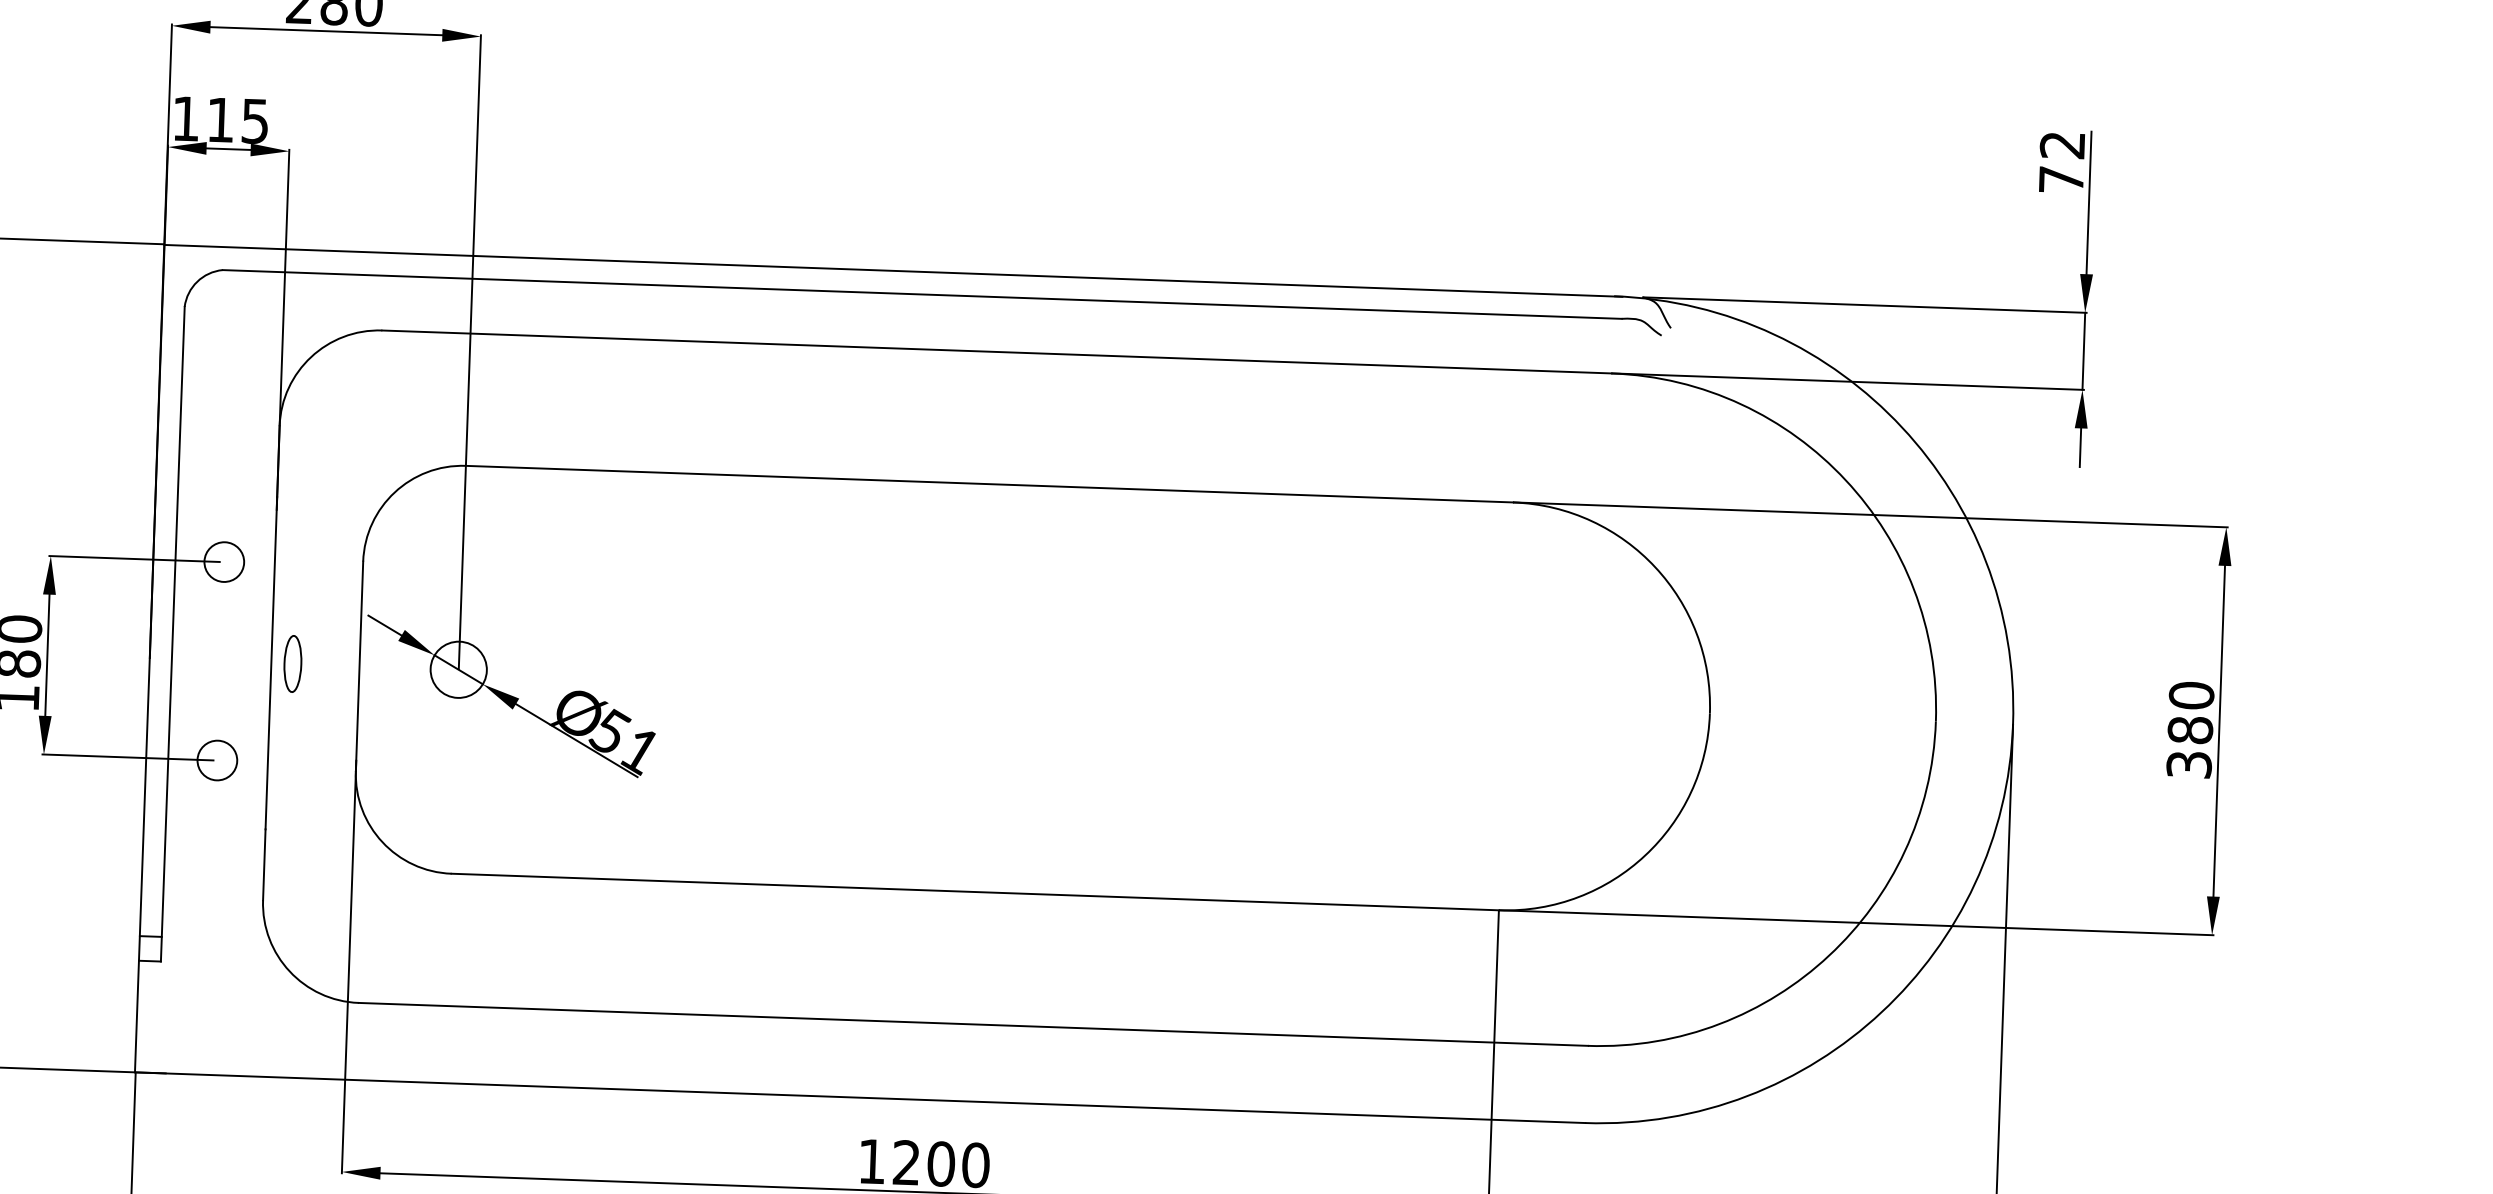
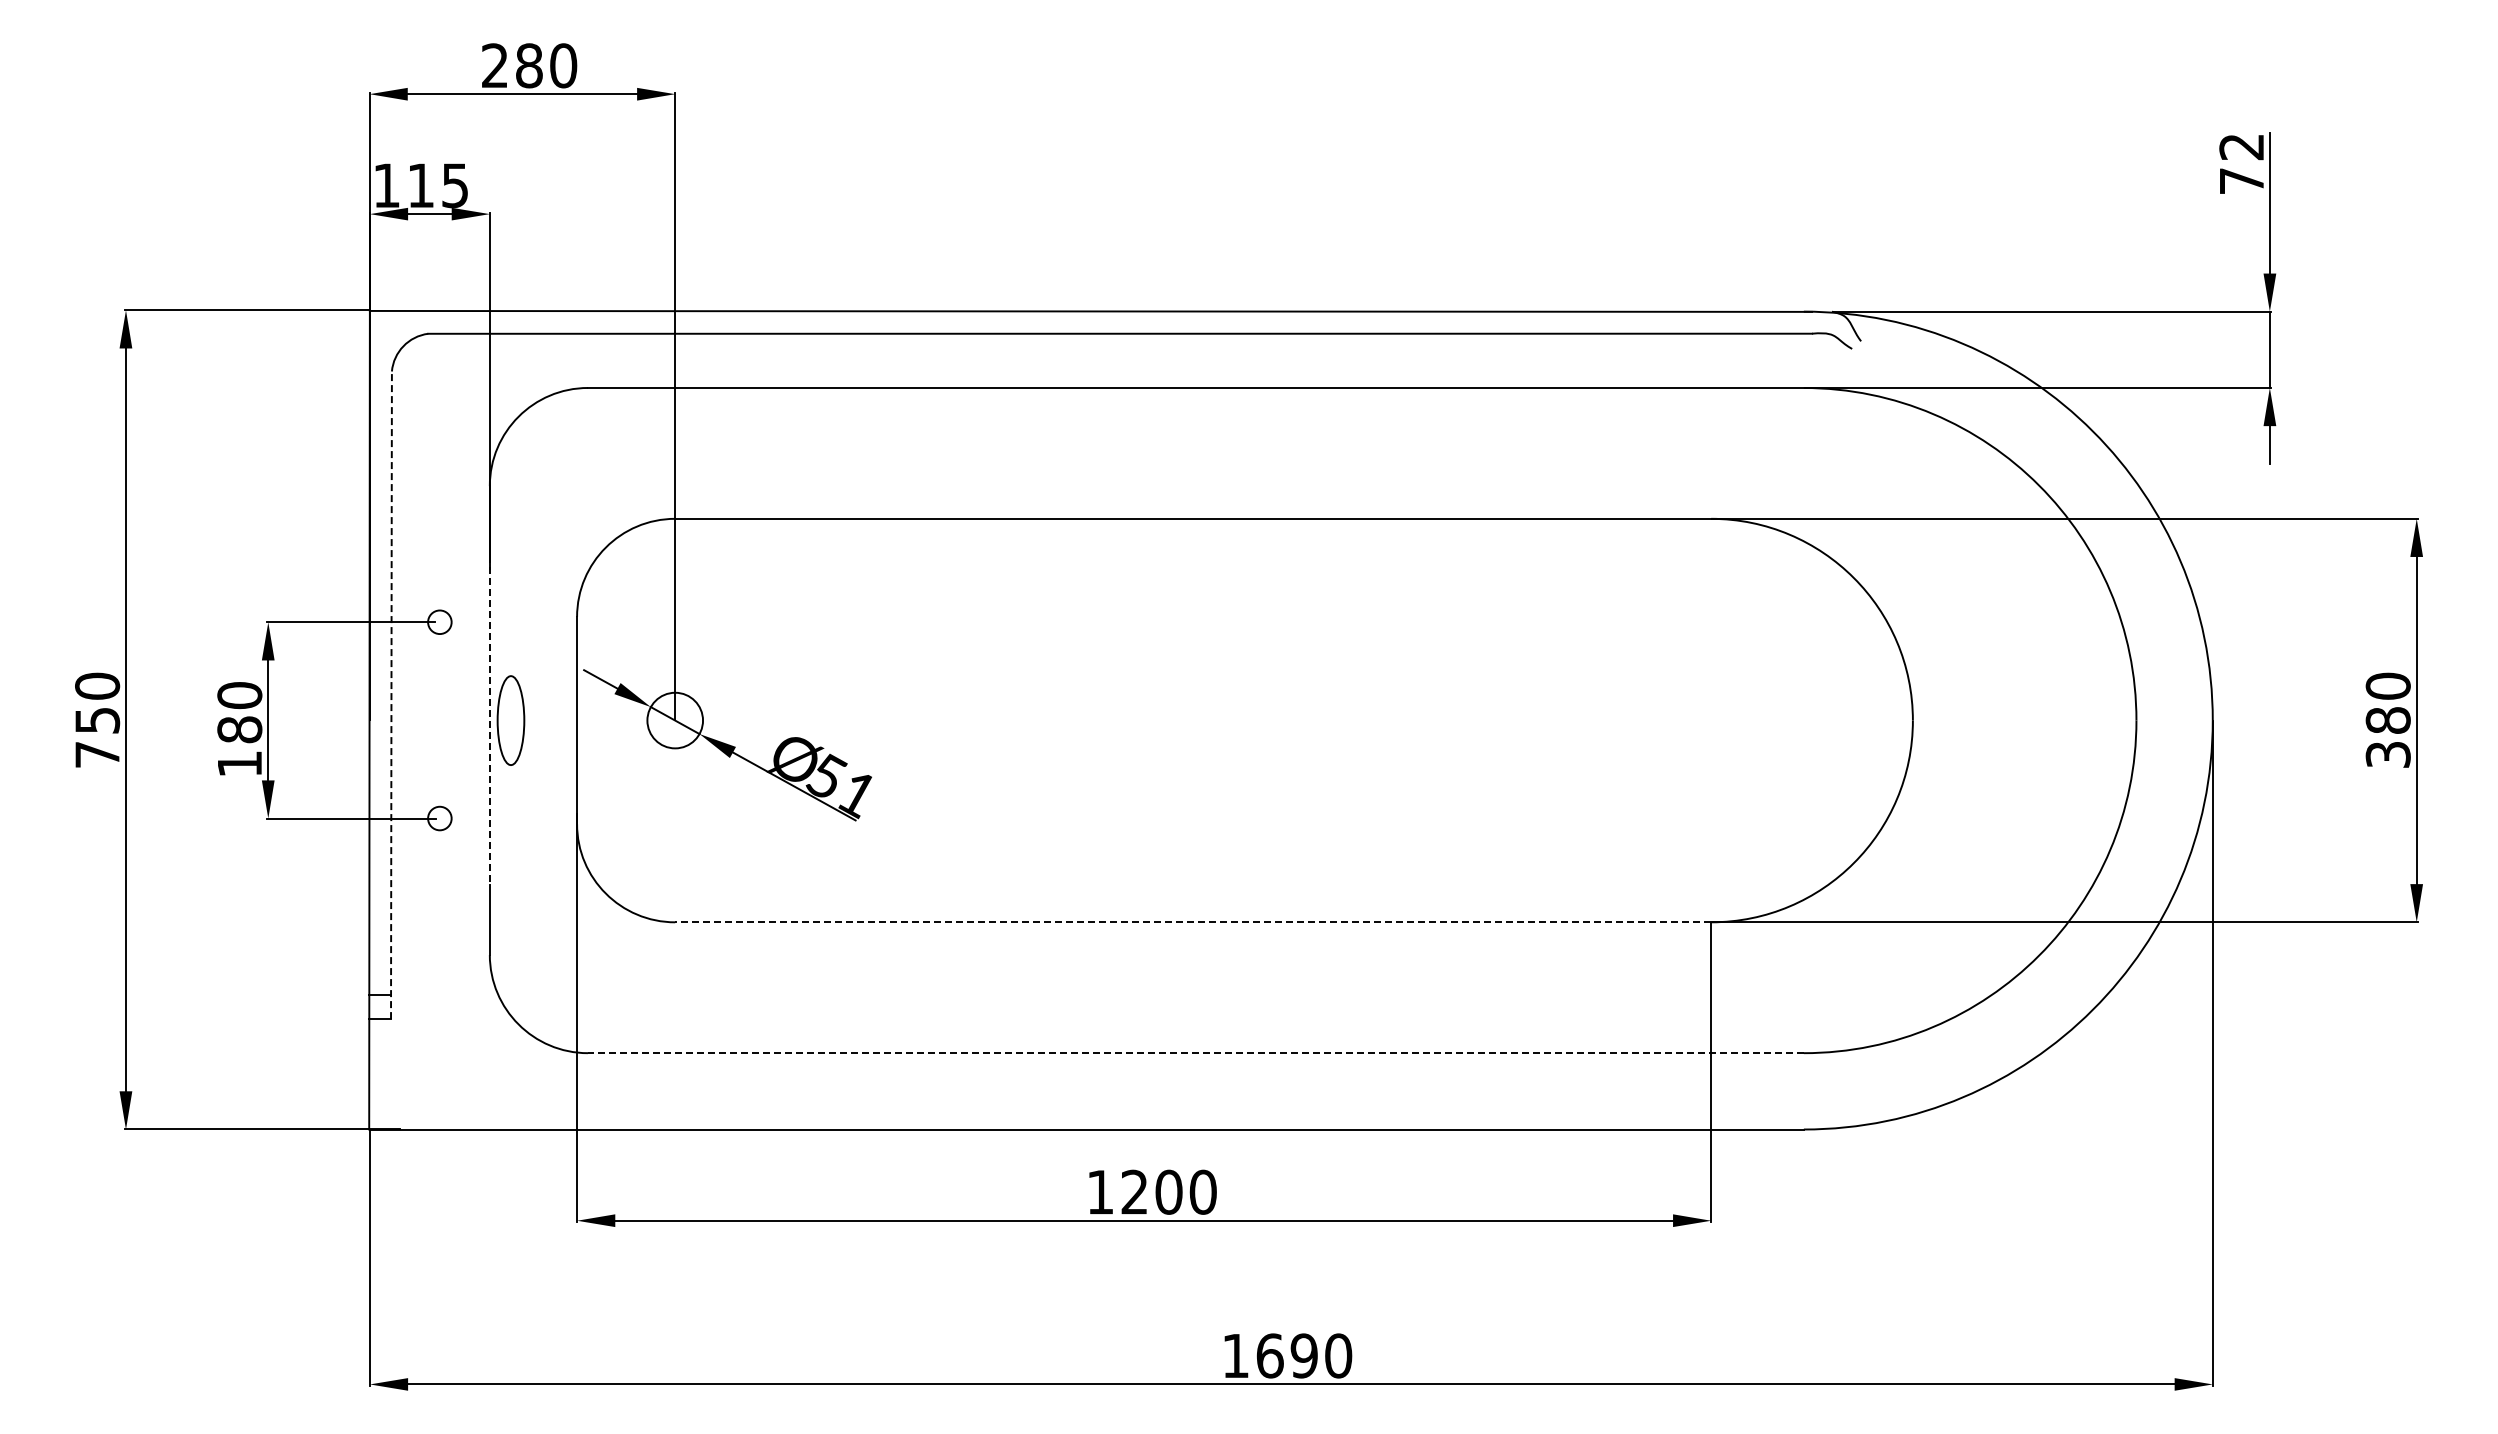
circle: (223, 561) -> (439, 621), size x0.6
line: (172, 634) -> (391, 695), solid -> dashed
part: (293, 663) -> (511, 720), size x1.6
line: (270, 664) -> (489, 721), solid -> dashed
circle: (217, 760) -> (439, 818), size x0.6
line: (975, 892) -> (1193, 922), solid -> dashed
line: (972, 1024) -> (1195, 1053), solid -> dashed

